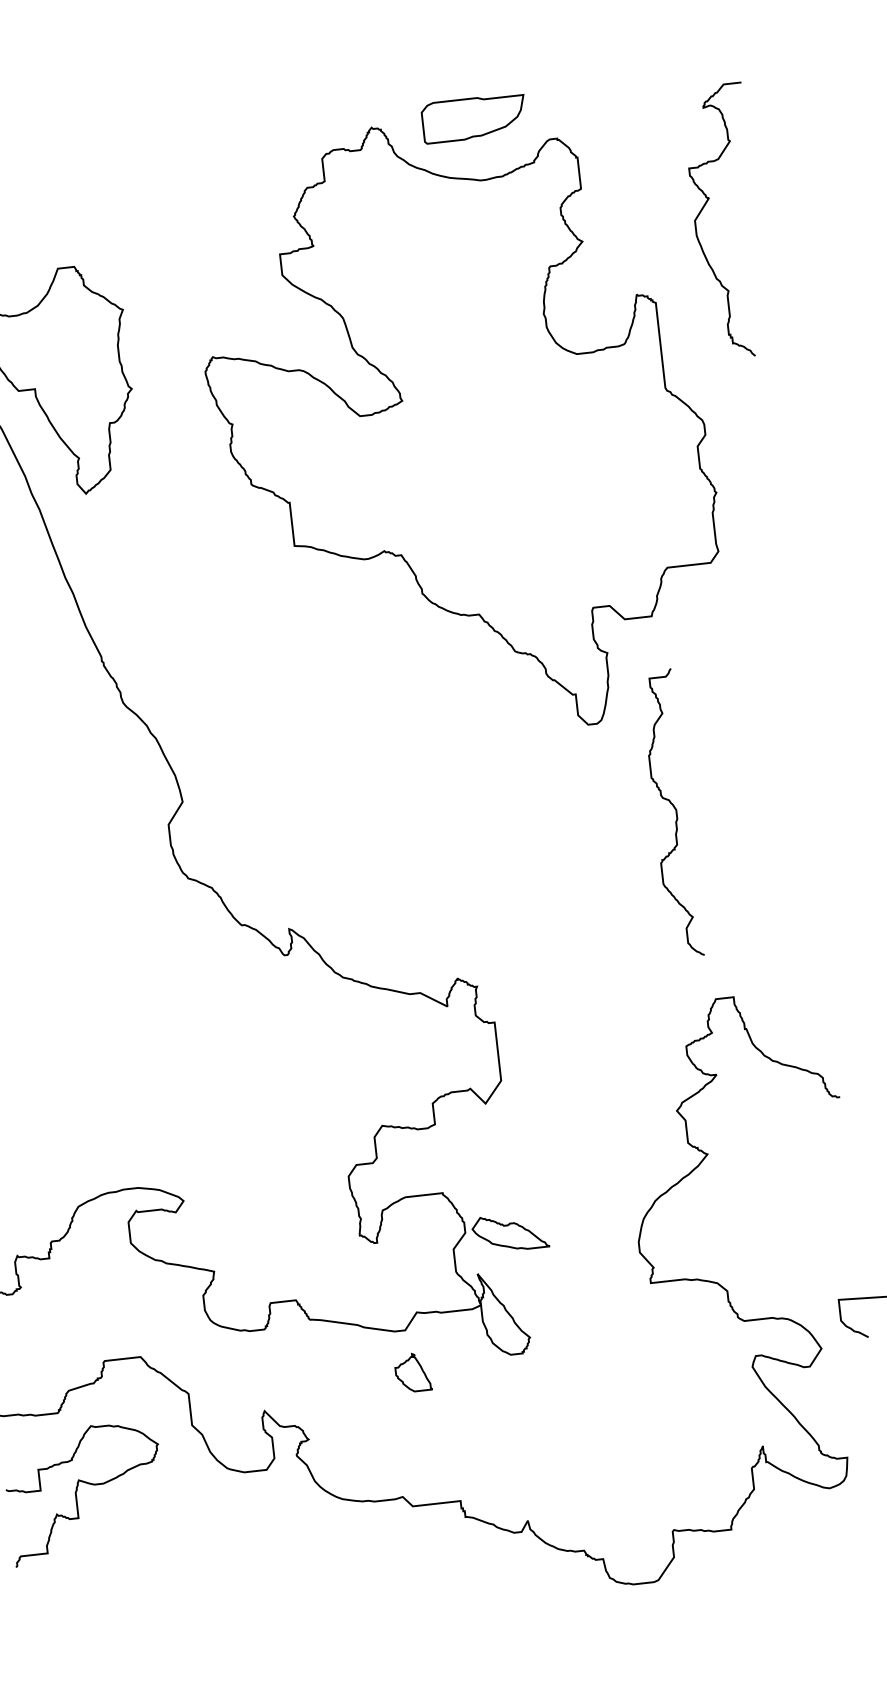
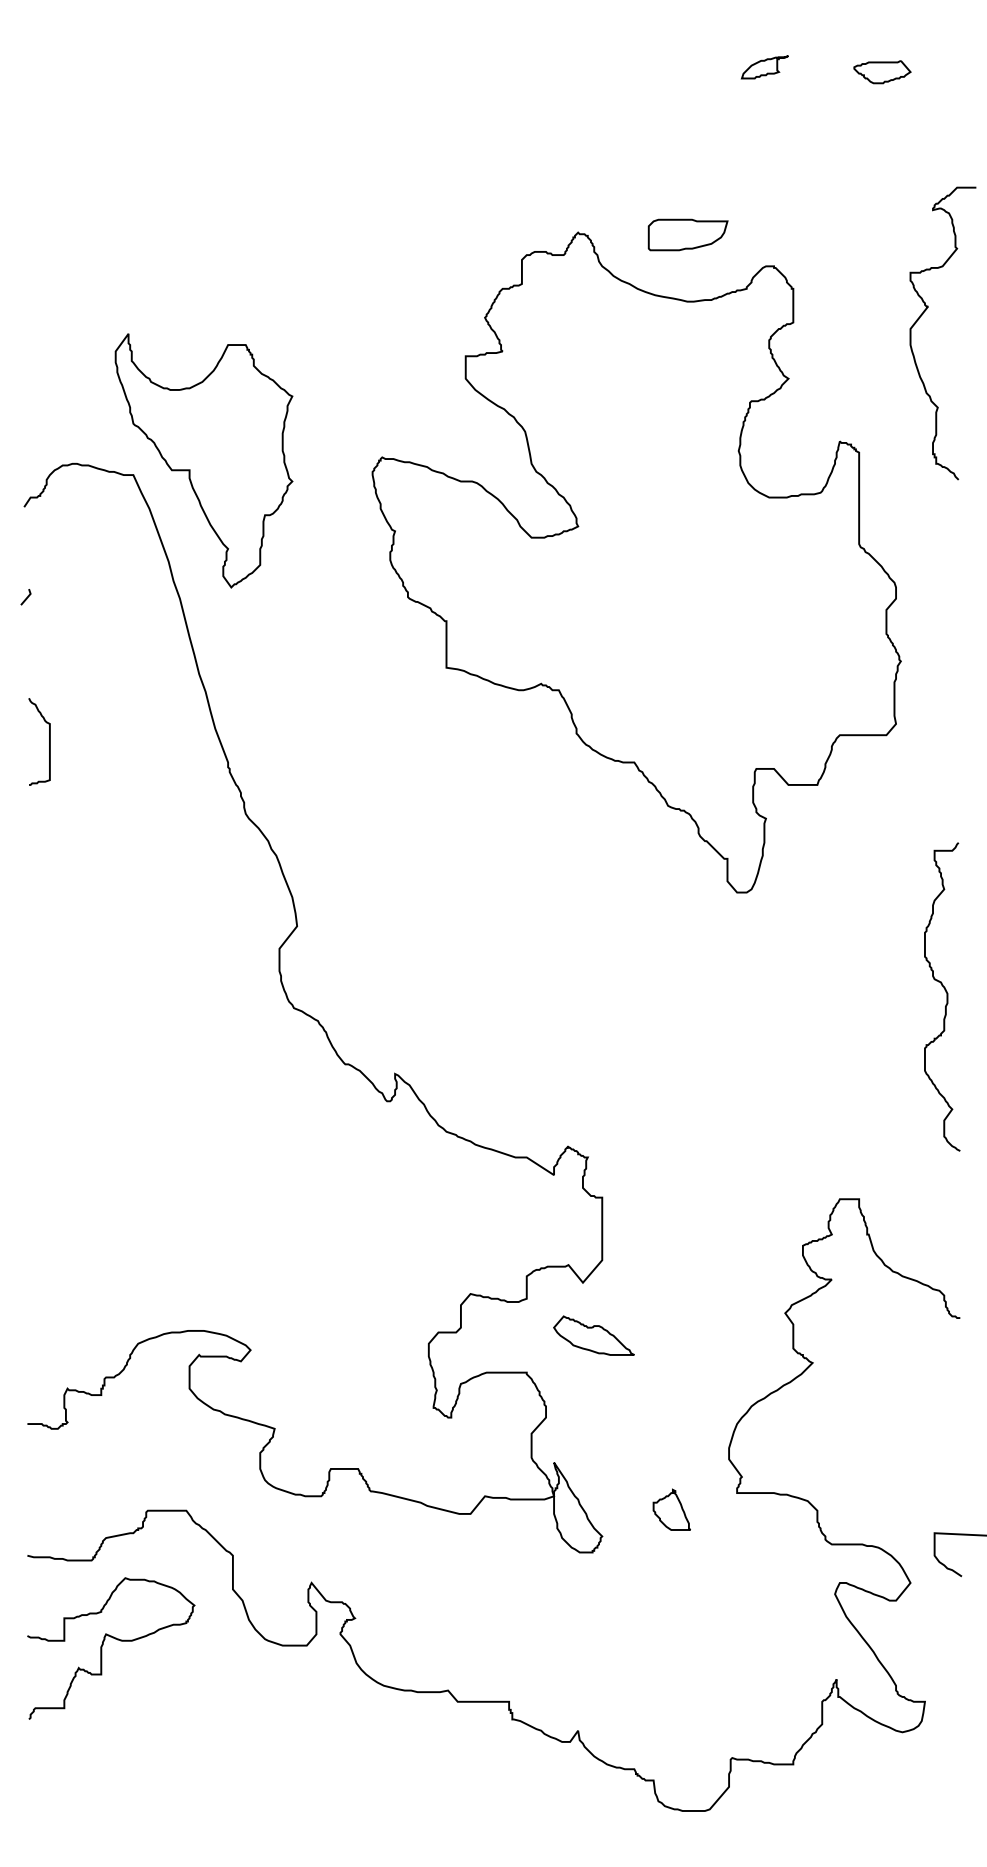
part: (473, 118) -> (687, 234), size x0.71
curve: (705, 205) -> (923, 314), moved
curve: (675, 812) -> (946, 996), moved
part: (509, 1232) -> (593, 1335), moved
part: (412, 1372) -> (671, 1509), moved

